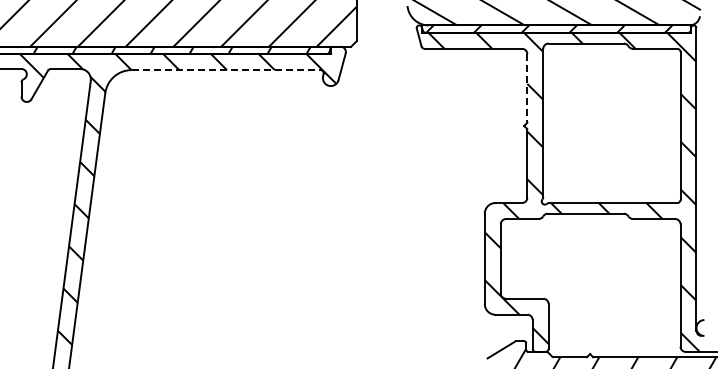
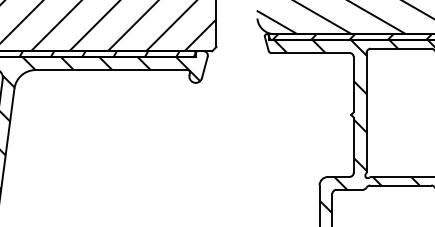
line: (226, 70) -> (111, 70), dashed -> solid
line: (527, 88) -> (353, 84), dashed -> solid

